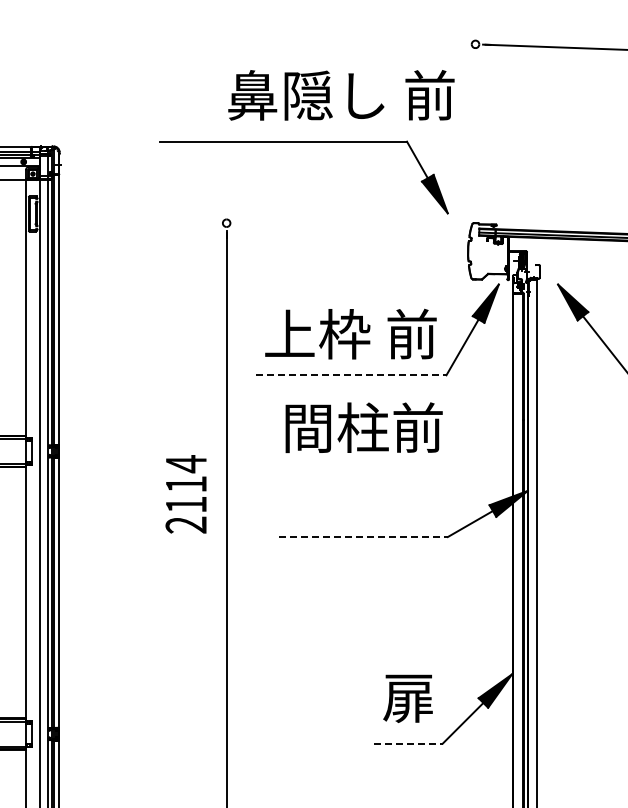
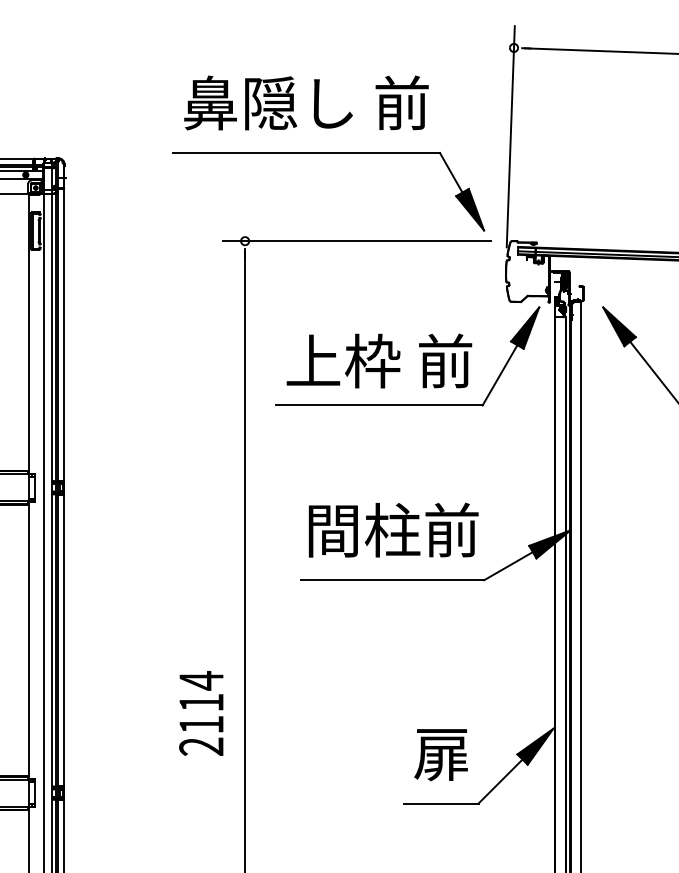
text: (341, 95) -> (306, 103), moved
line: (472, 126) -> (510, 136), added
line: (329, 223) -> (356, 241), added
line: (351, 375) -> (380, 405), dashed -> solid
text: (363, 427) -> (392, 529), moved
text: (185, 494) -> (200, 713), moved
line: (363, 537) -> (392, 580), dashed -> solid
line: (408, 743) -> (441, 803), dashed -> solid

